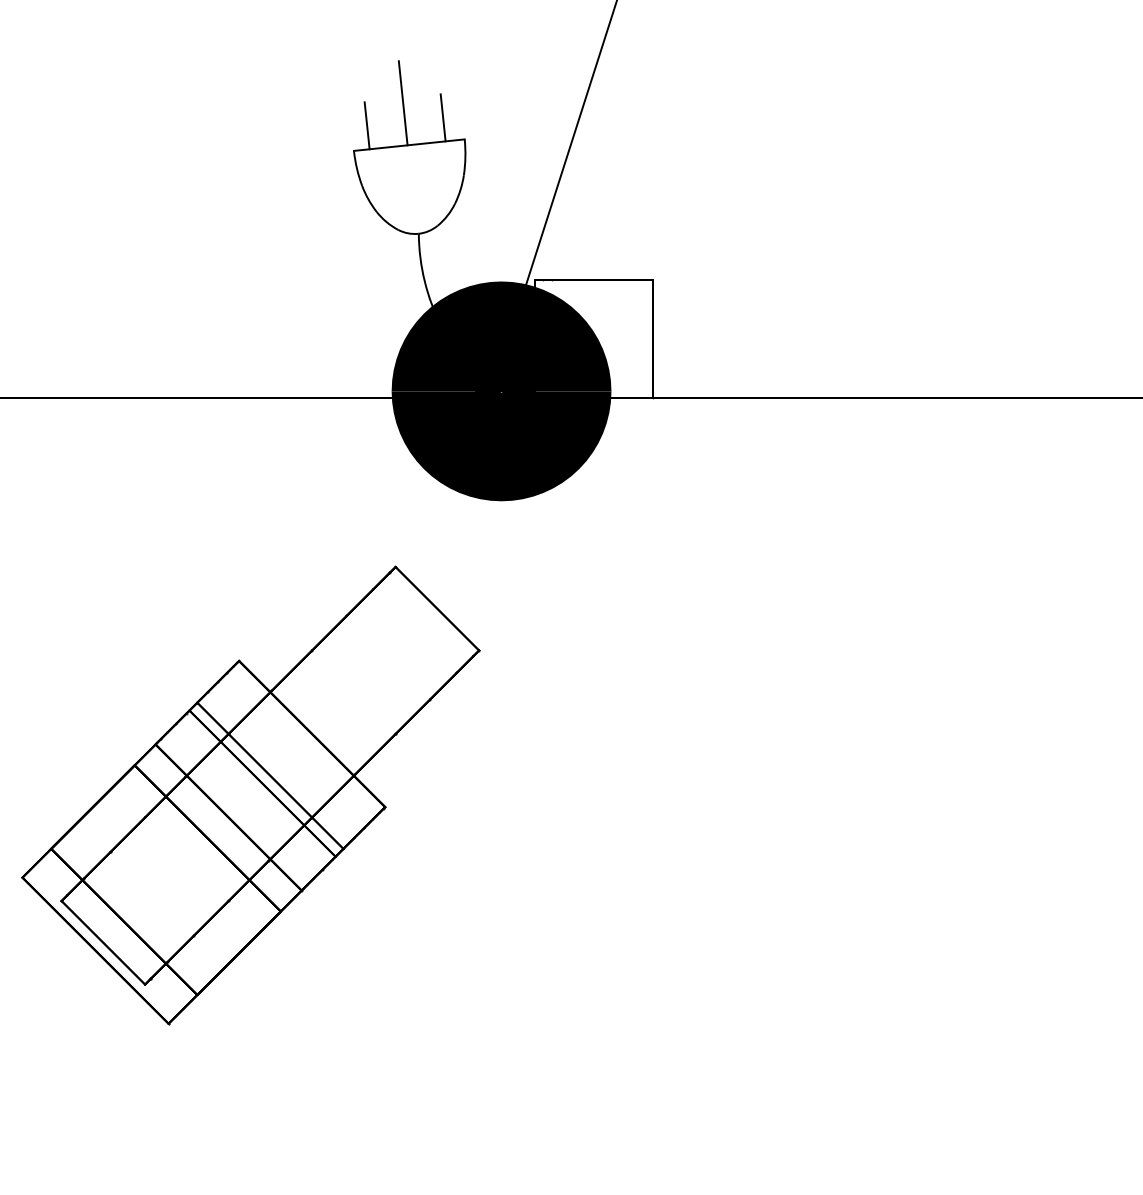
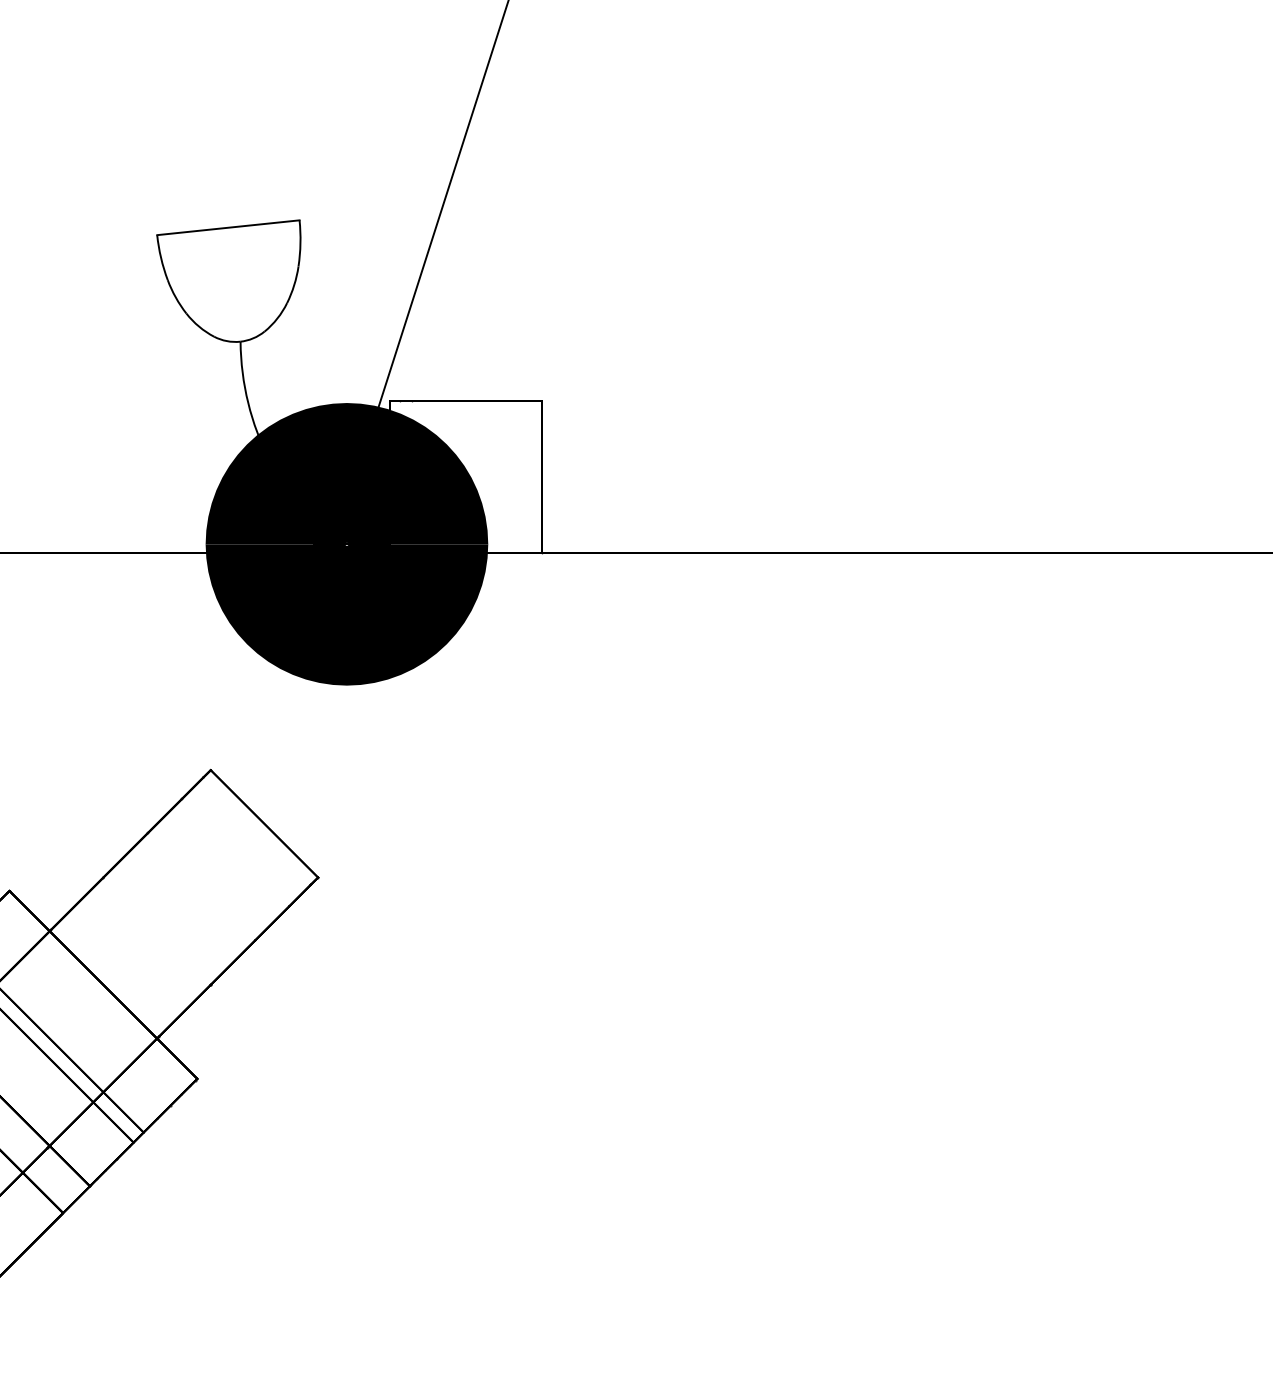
line: (402, 103) -> (219, 174), removed
line: (442, 117) -> (271, 192), removed
line: (366, 125) -> (173, 202), removed

